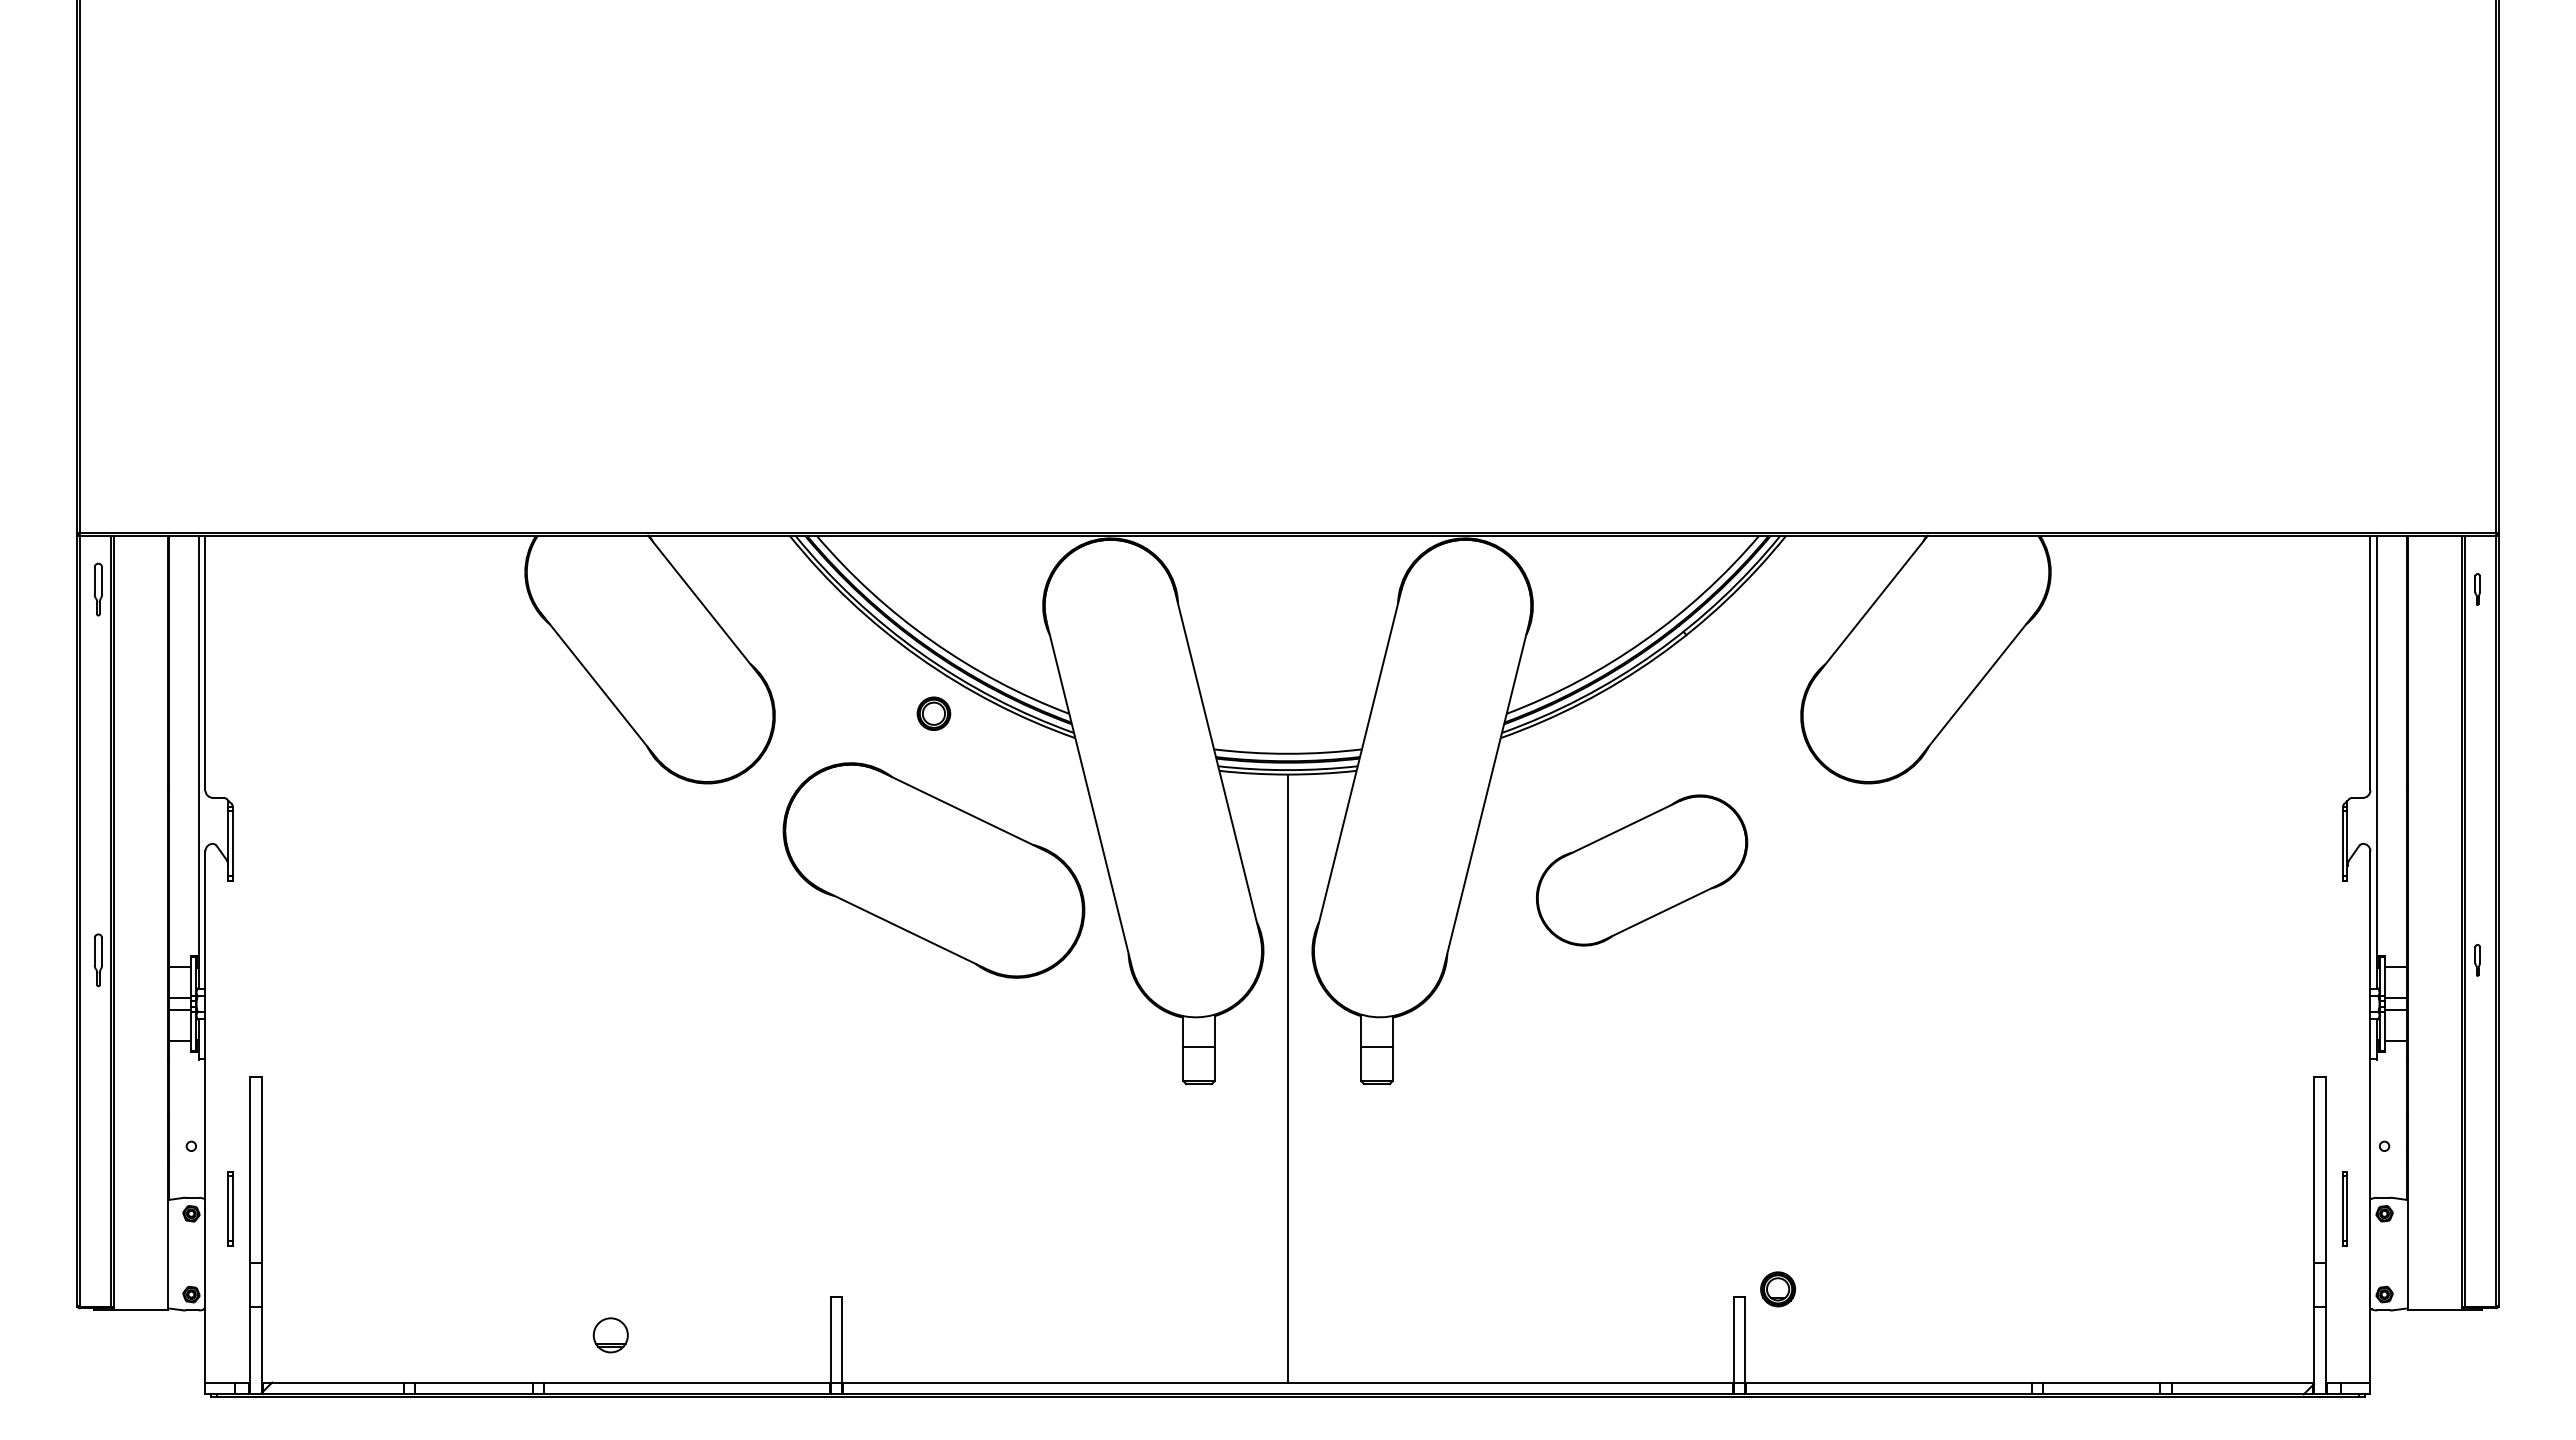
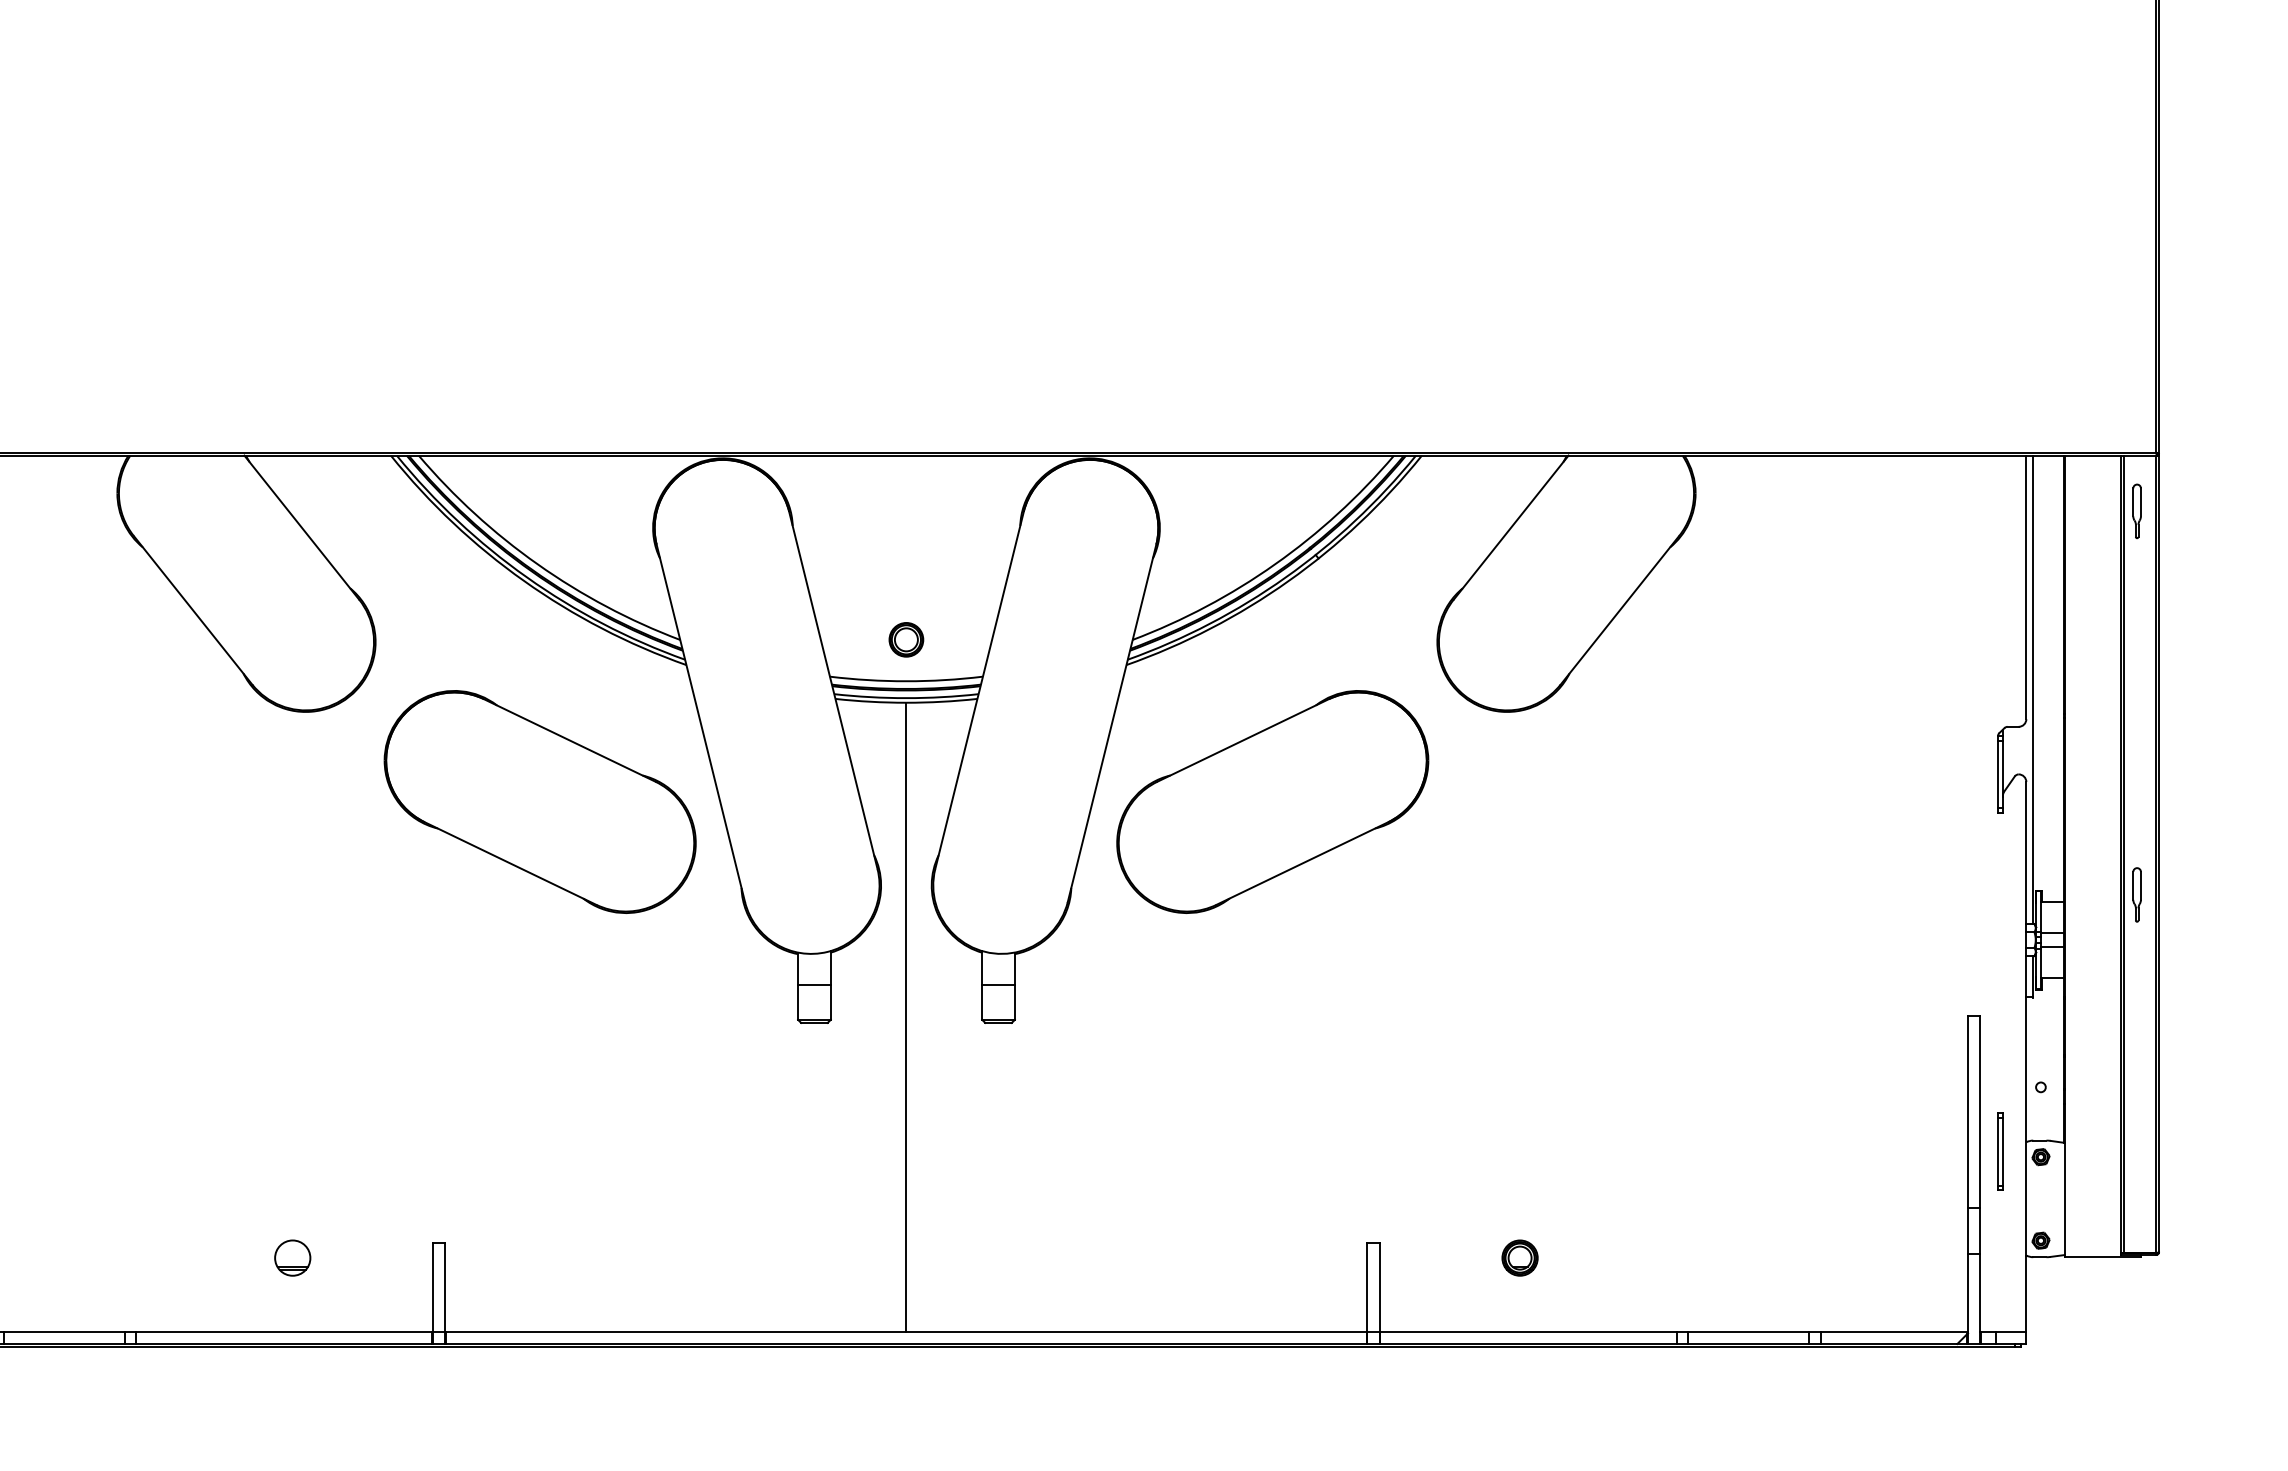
part: (2477, 589) -> (2137, 511), size x1.67
part: (933, 713) -> (905, 639), moved
part: (1641, 870) -> (1272, 801), size x1.43
part: (2477, 960) -> (2137, 895), size x1.67
part: (1777, 1289) -> (1519, 1258), moved
part: (610, 1335) -> (292, 1258), moved

